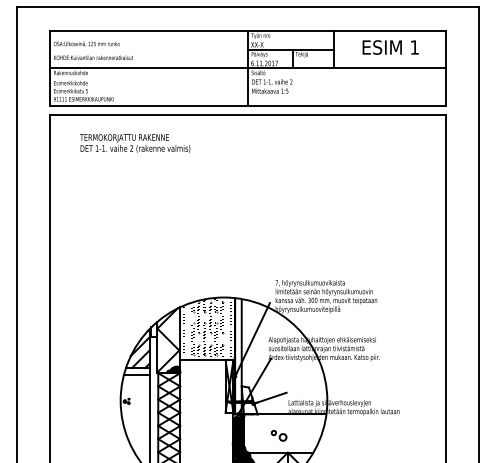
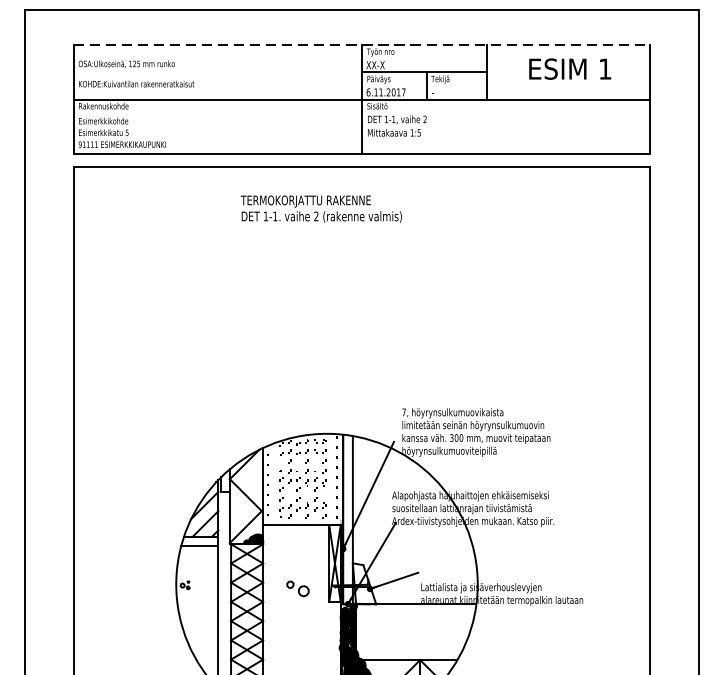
line: (248, 31) -> (362, 45), solid -> dashed
text: (135, 143) -> (321, 209), moved
part: (278, 435) -> (297, 588), moved

